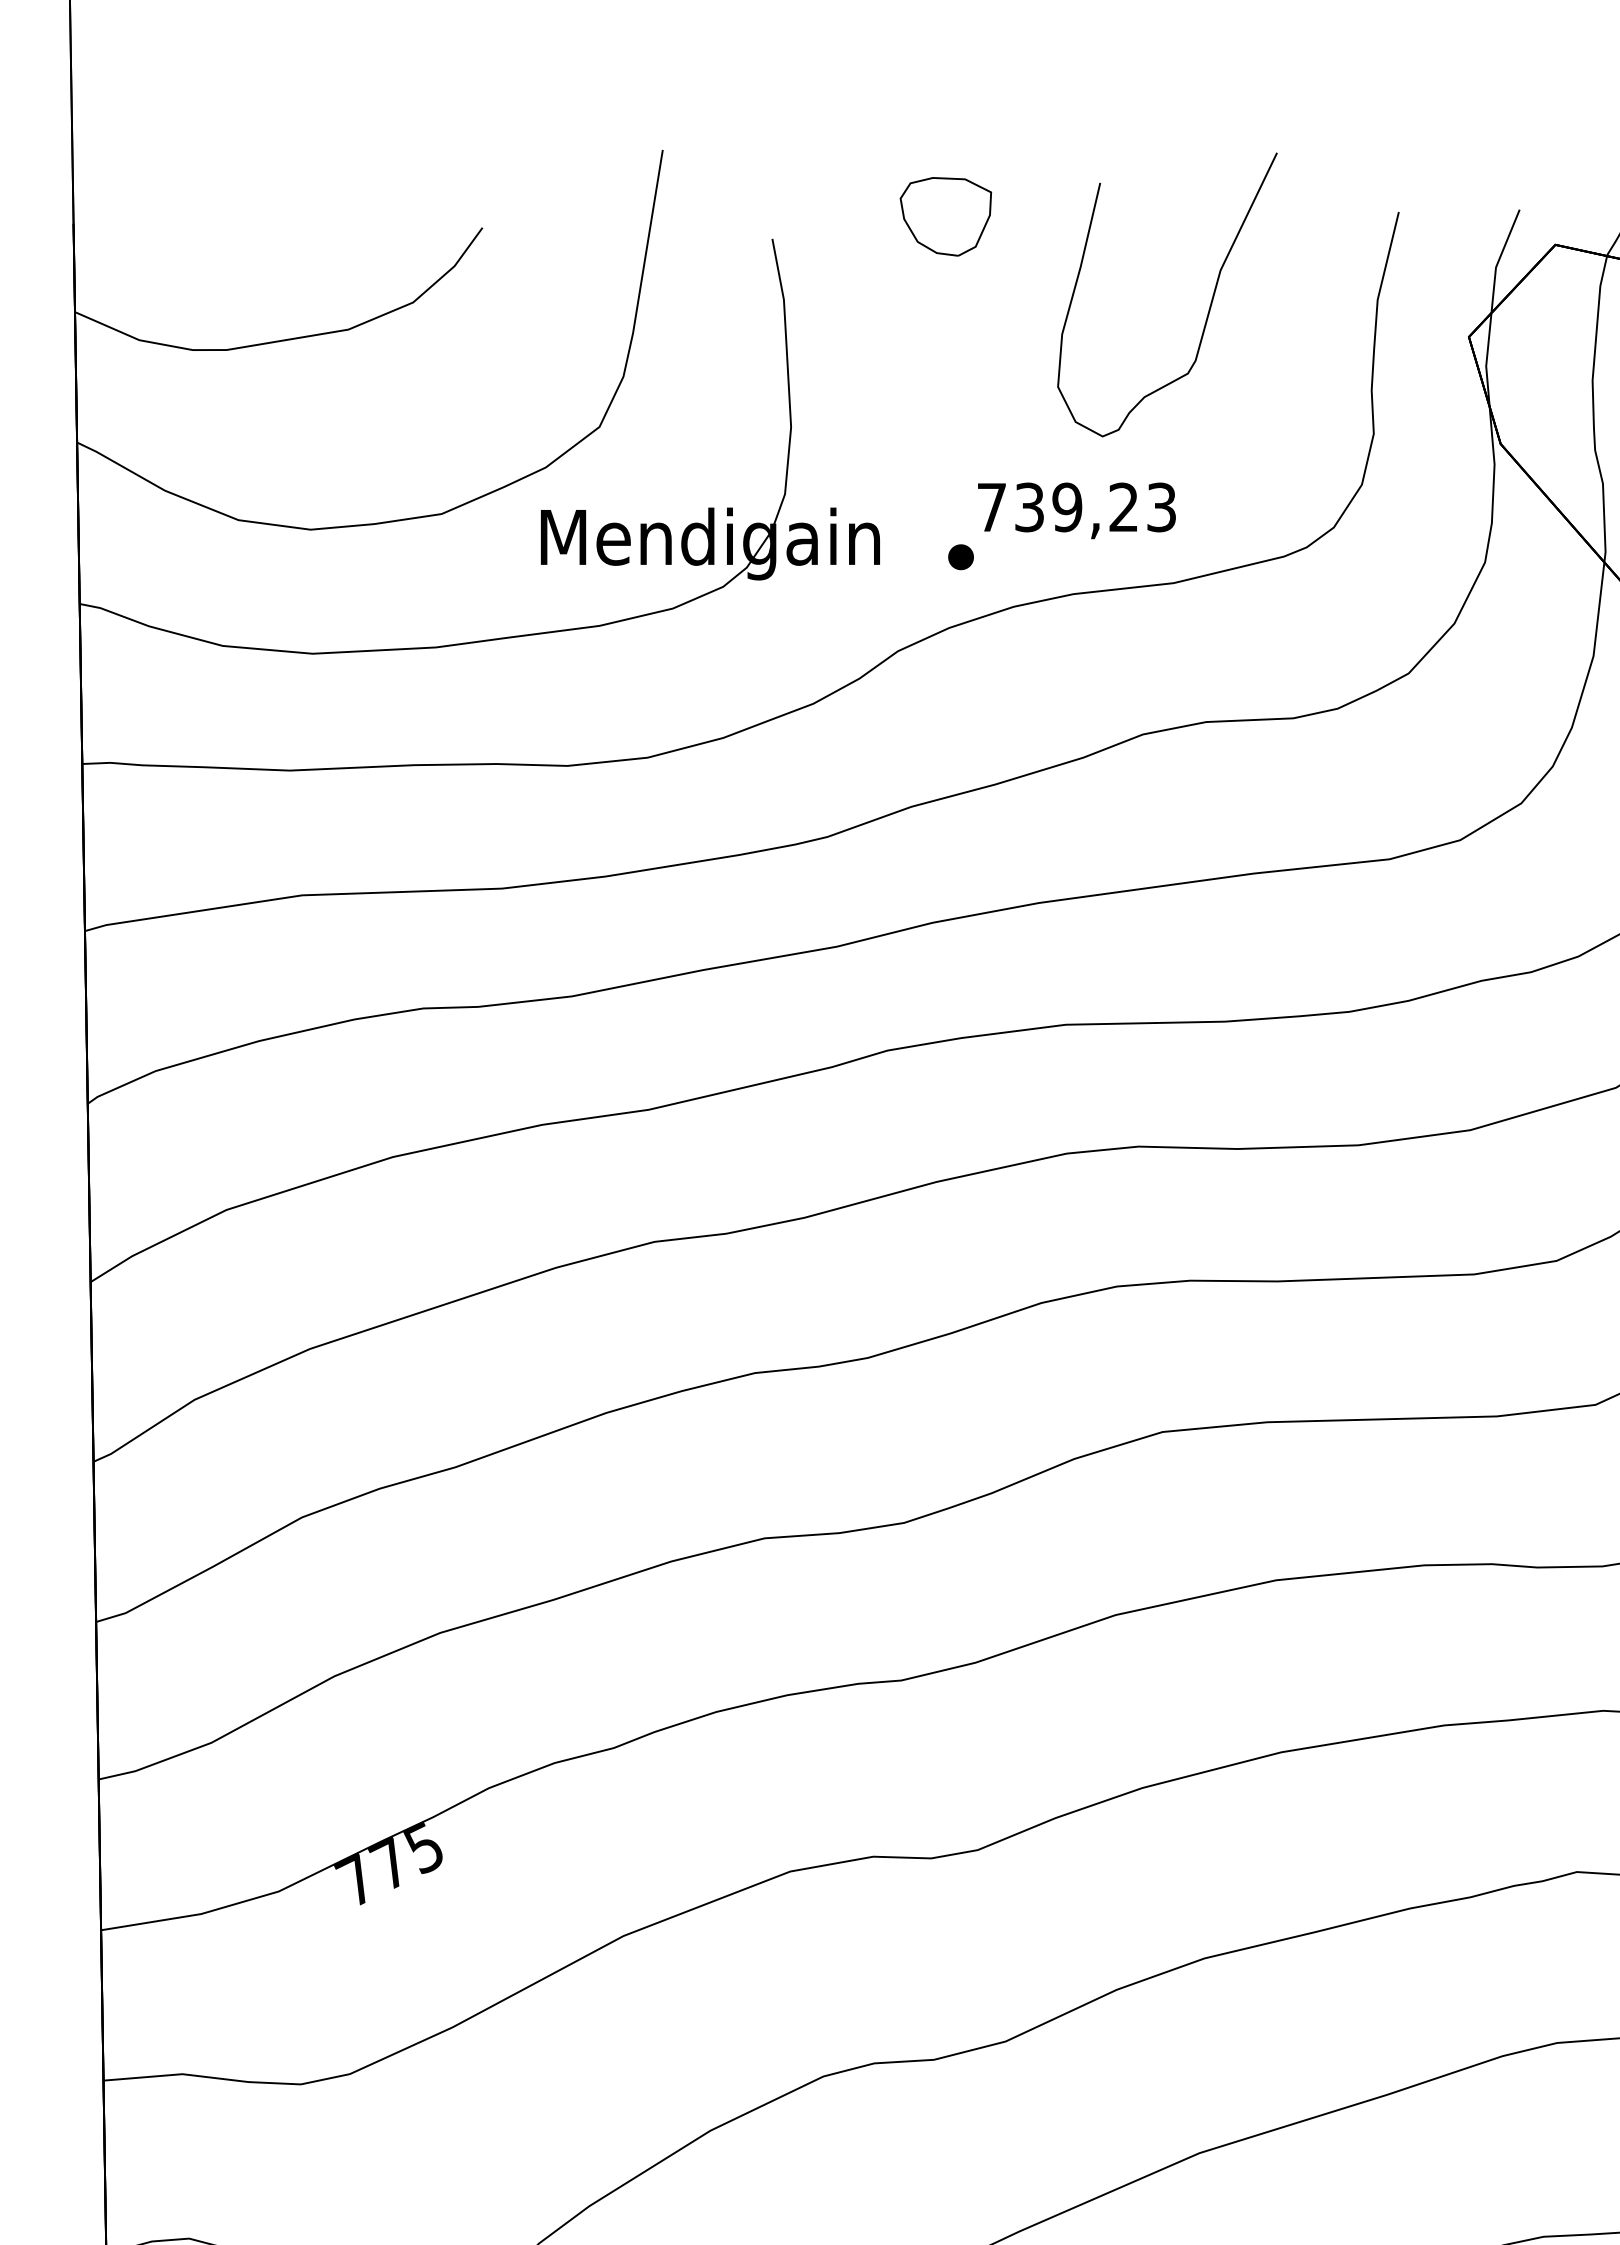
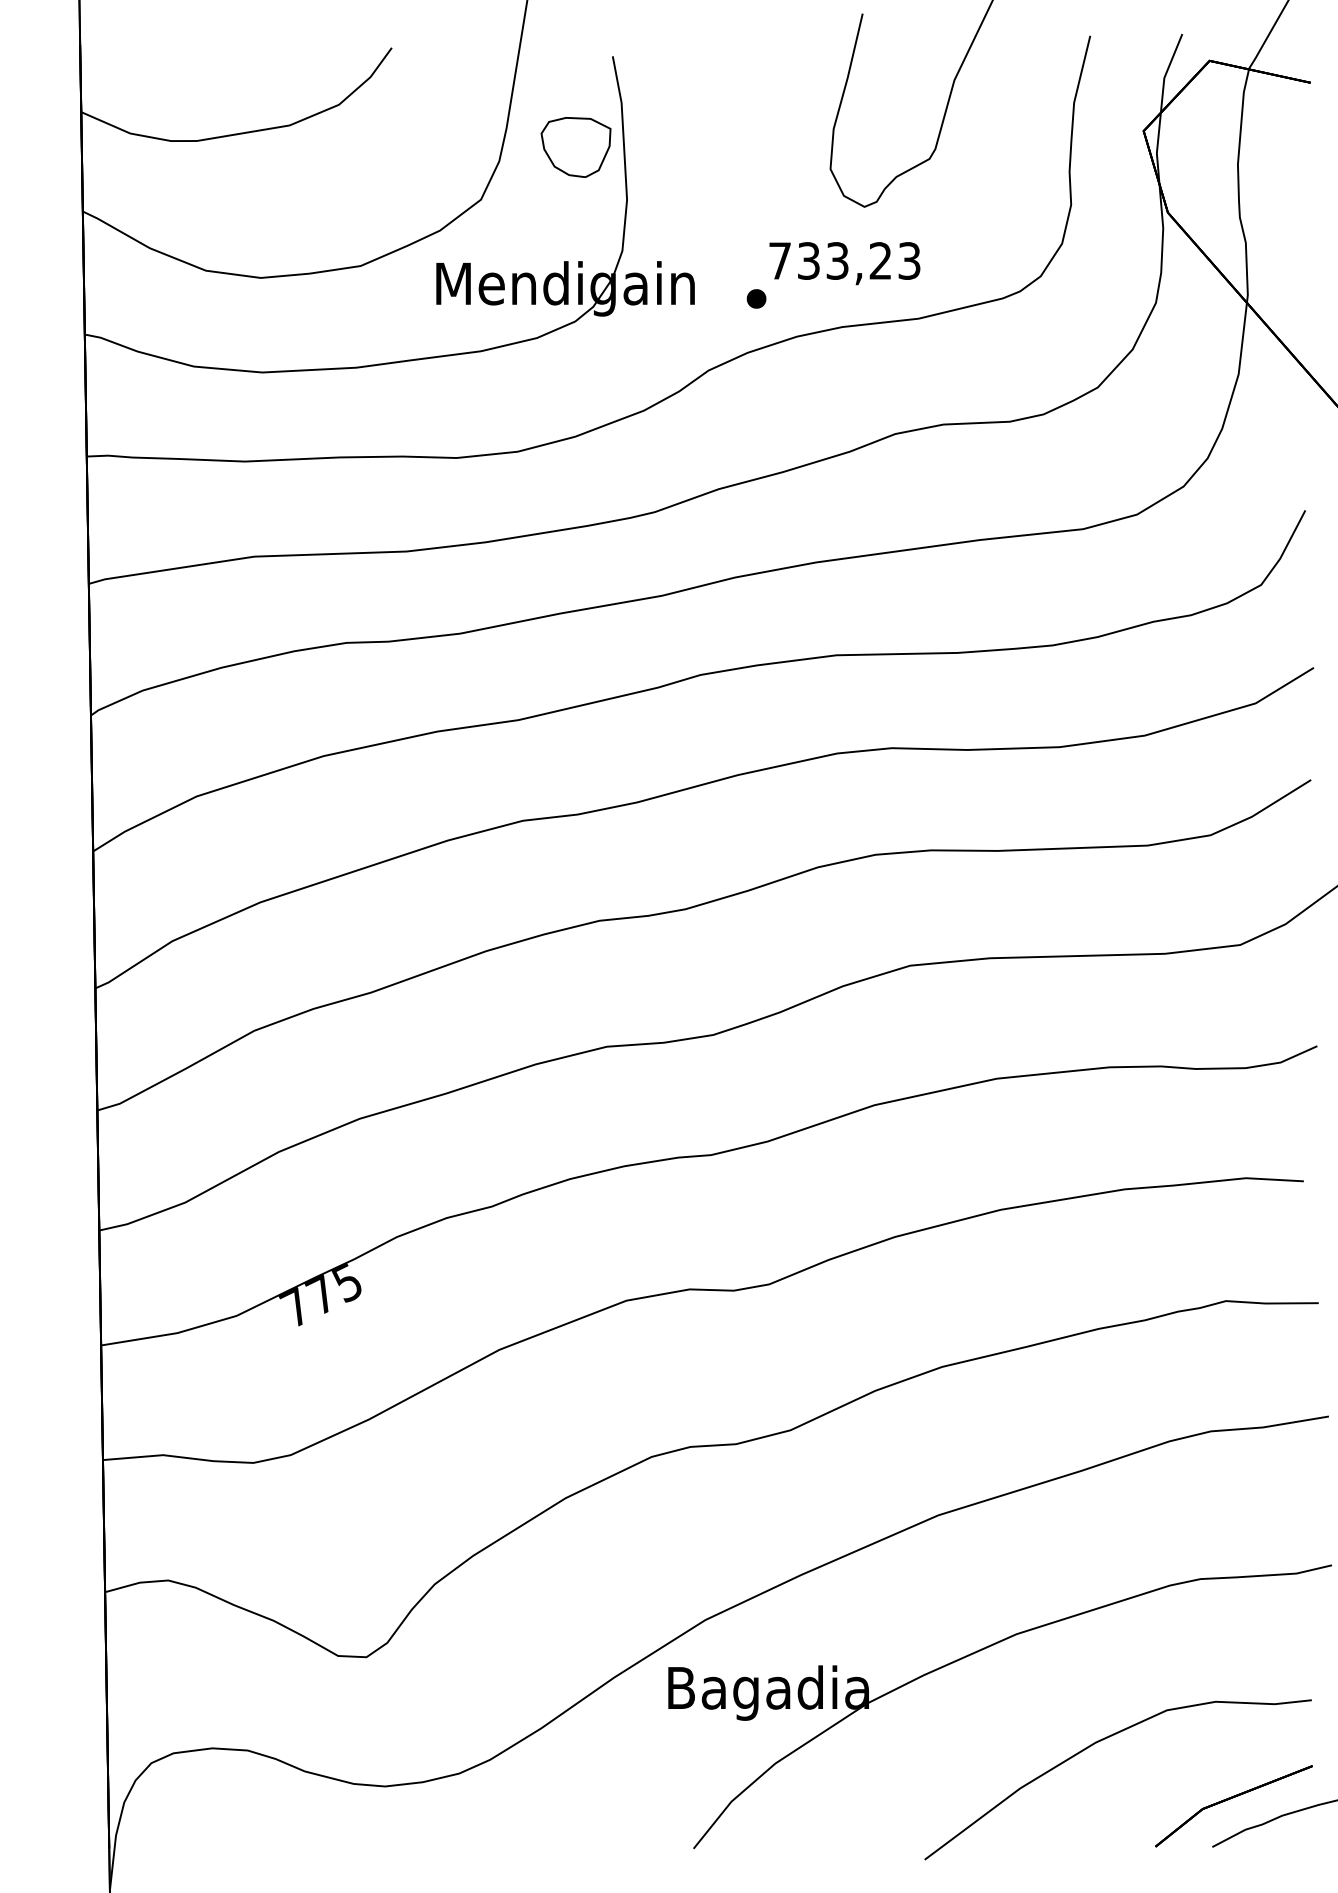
part: (945, 216) -> (575, 147), moved
text: (1067, 506) -> (837, 260), 739,23 -> 733,23

